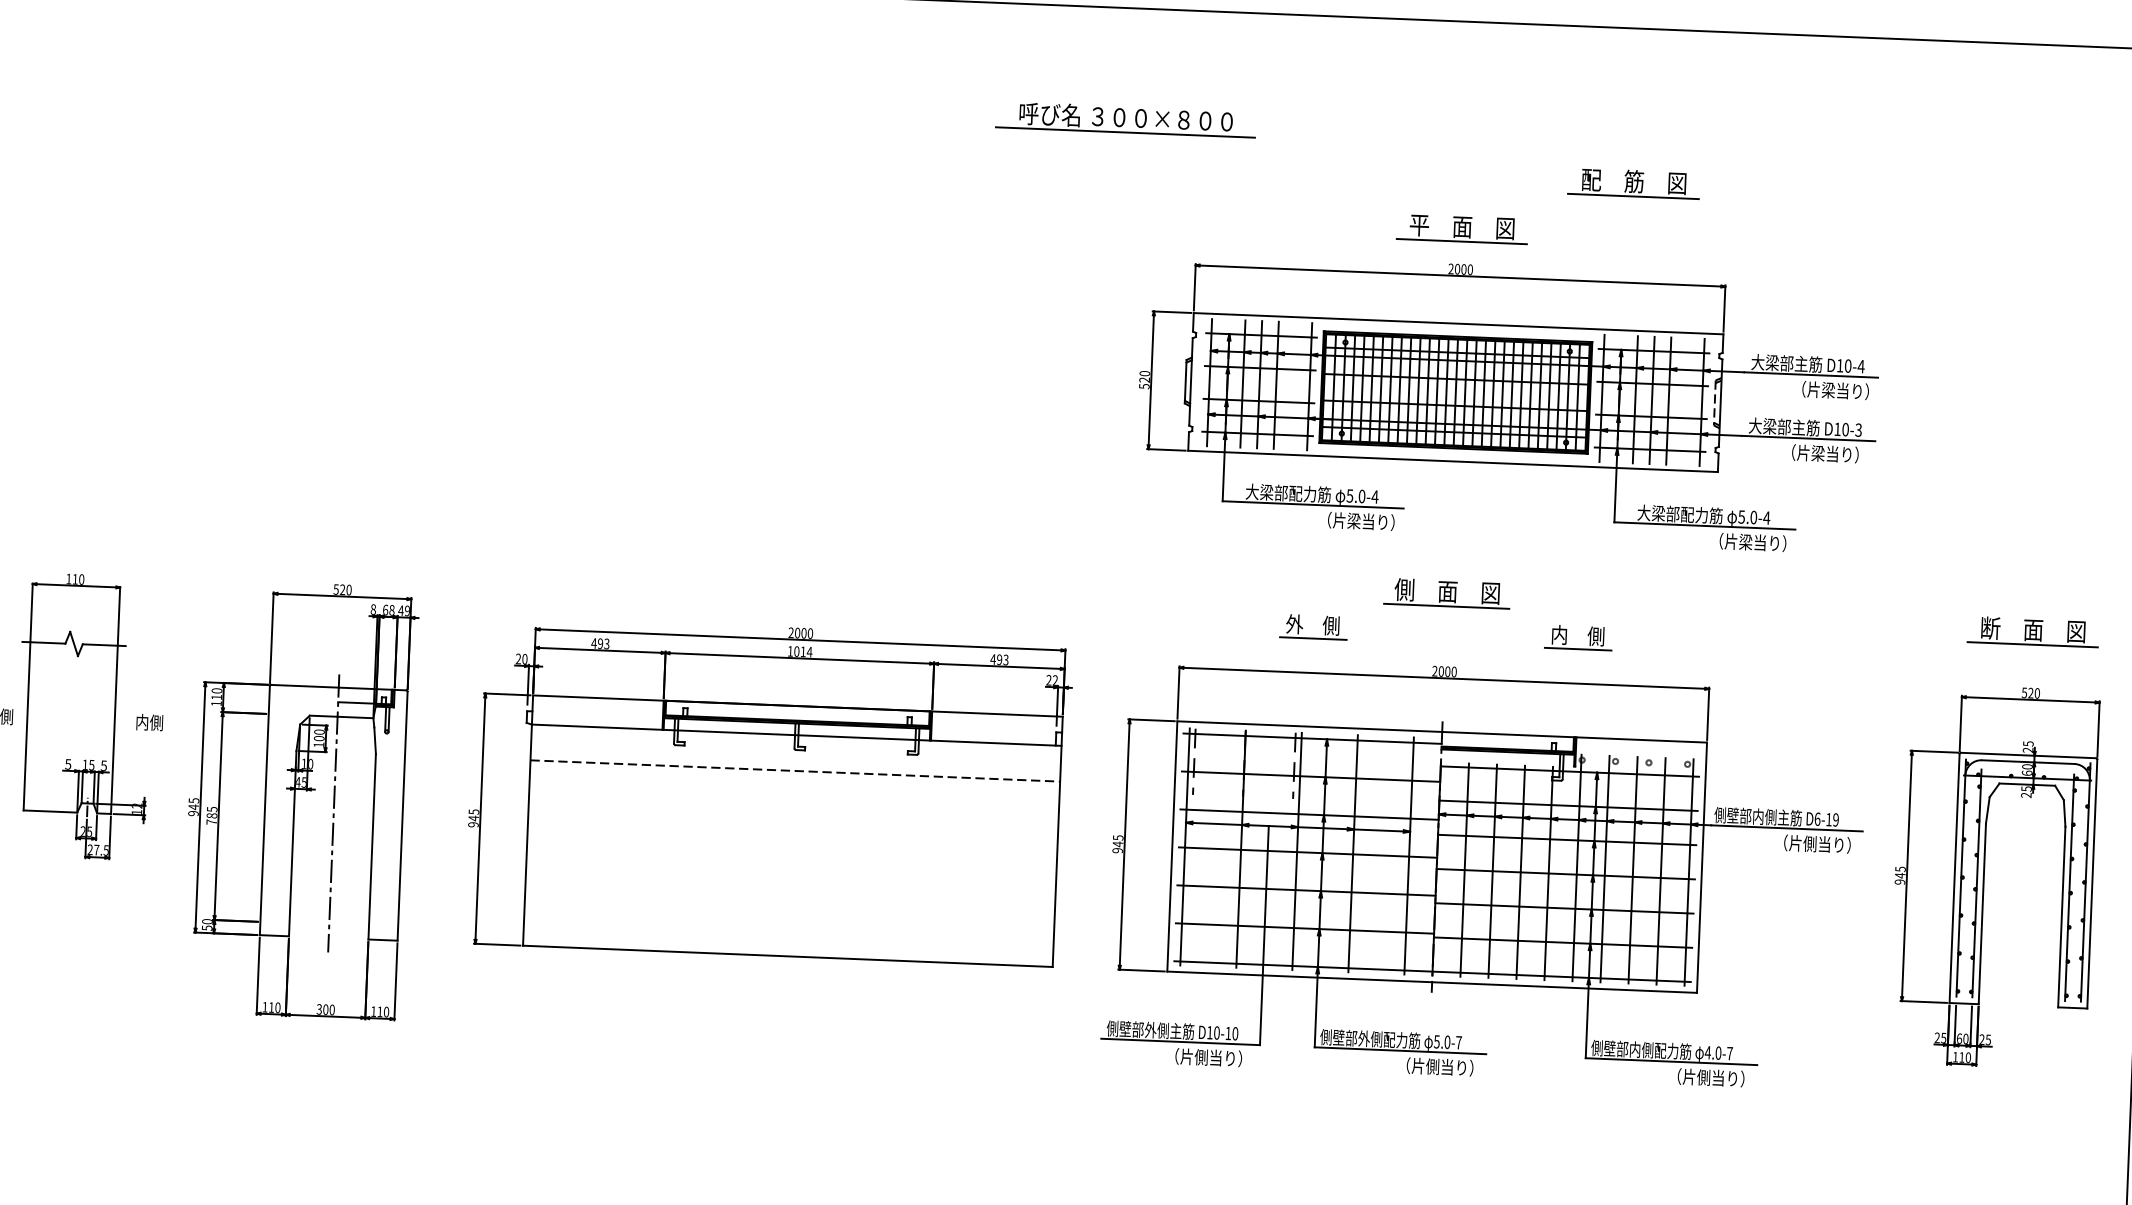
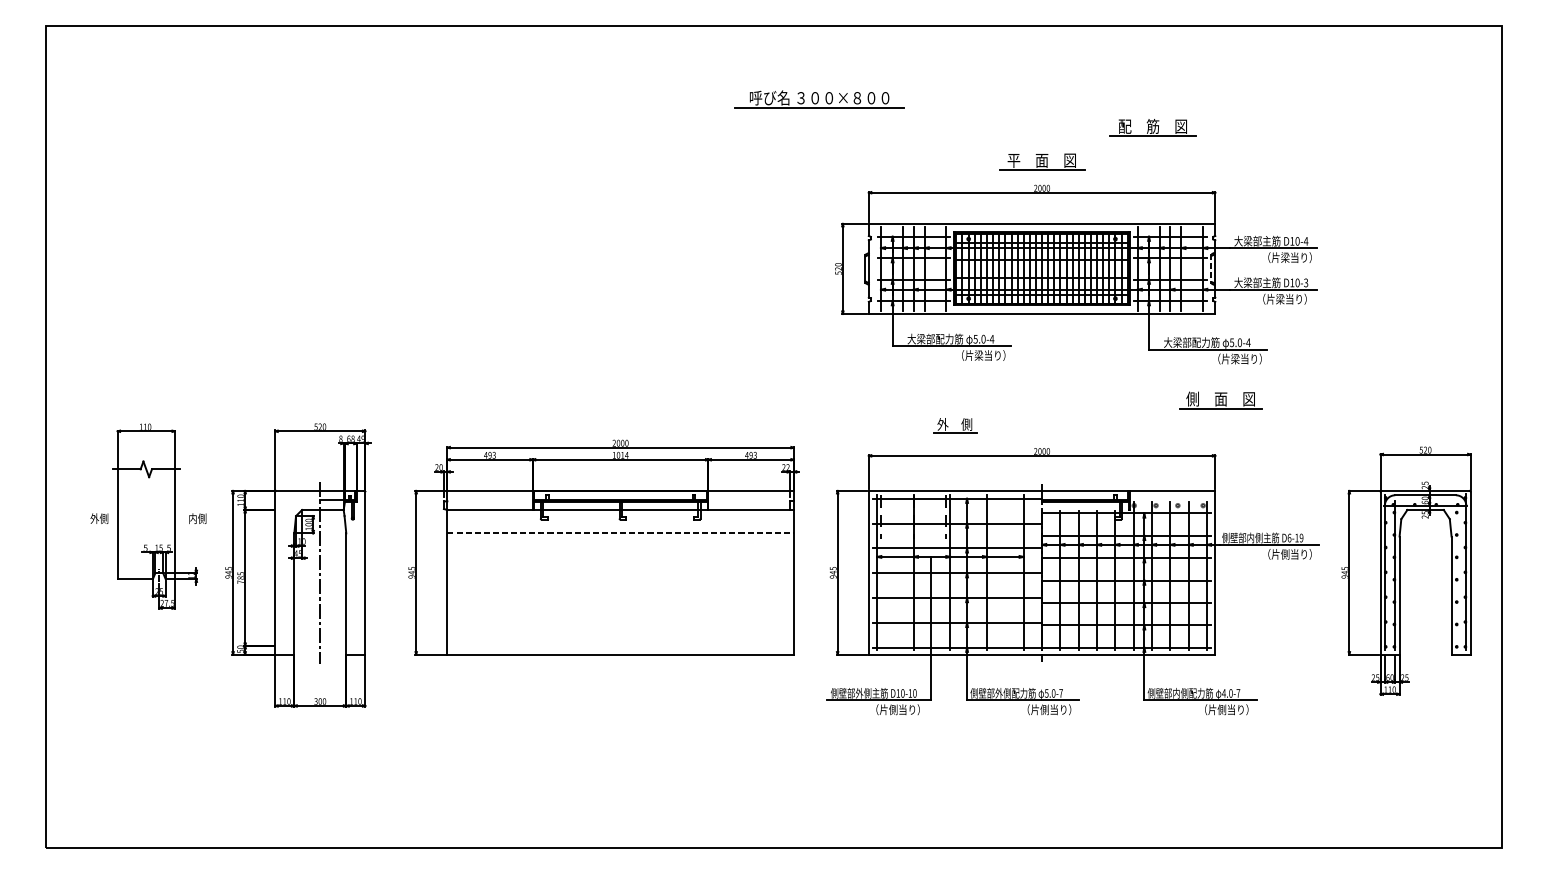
part: (1446, 593) -> (1220, 400), moved
part: (2033, 631) -> (1425, 409), removed
part: (1587, 636) -> (1134, 424), removed
line: (2068, 888) -> (1455, 576), removed

